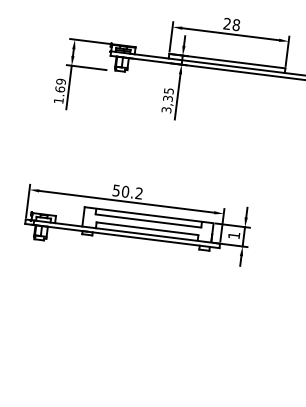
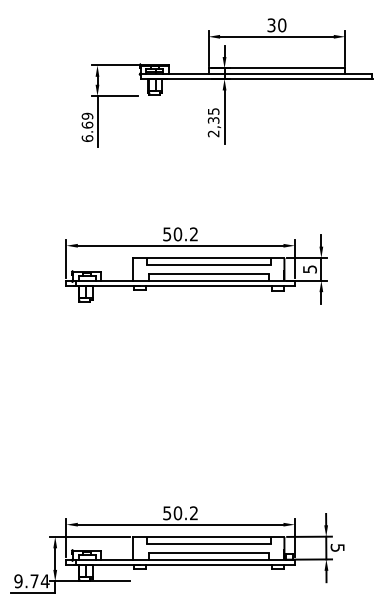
text: (231, 24) -> (276, 25), 28 -> 30
text: (58, 100) -> (87, 138), 1.69 -> 6.69
text: (166, 109) -> (213, 133), 3,35 -> 2,35
text: (233, 235) -> (309, 269), 1 -> 5

